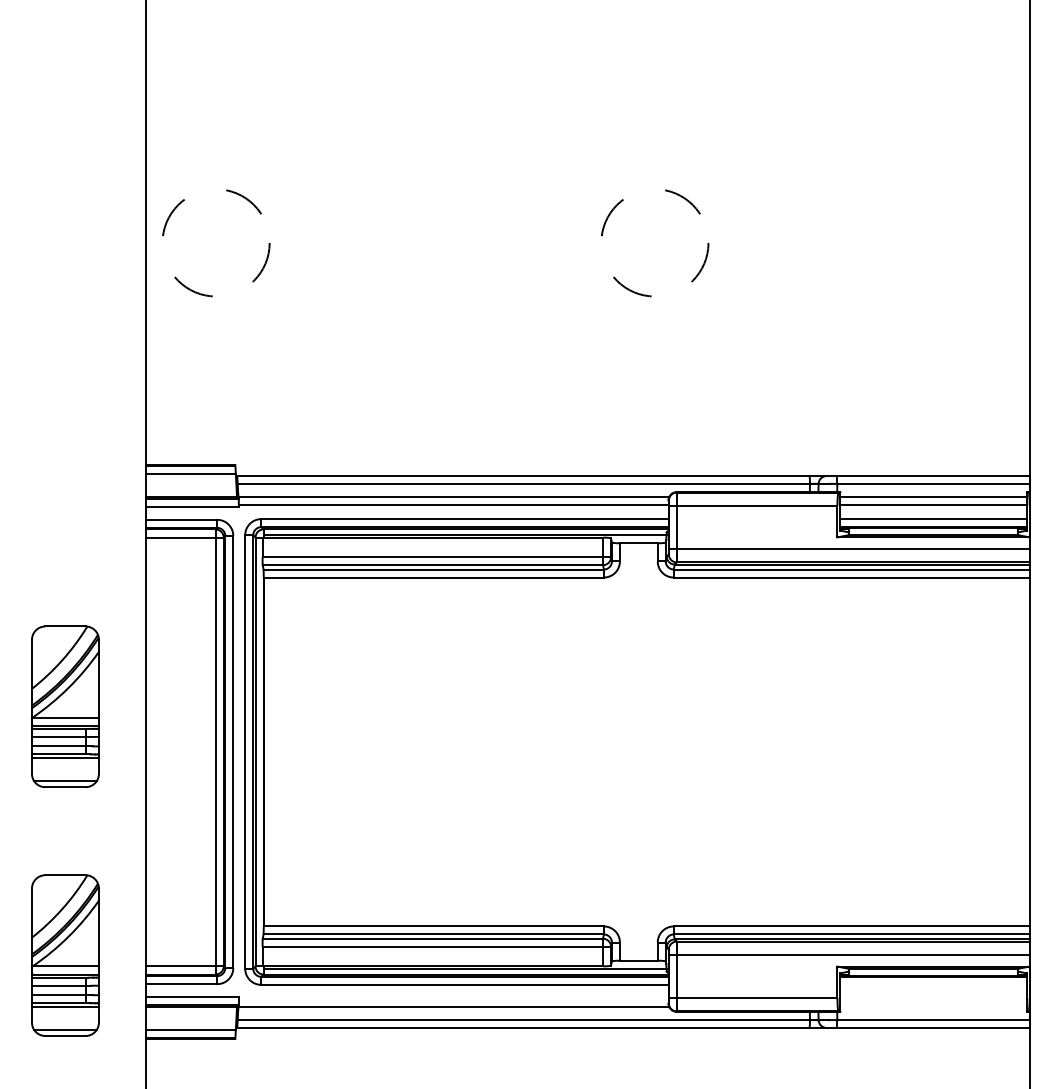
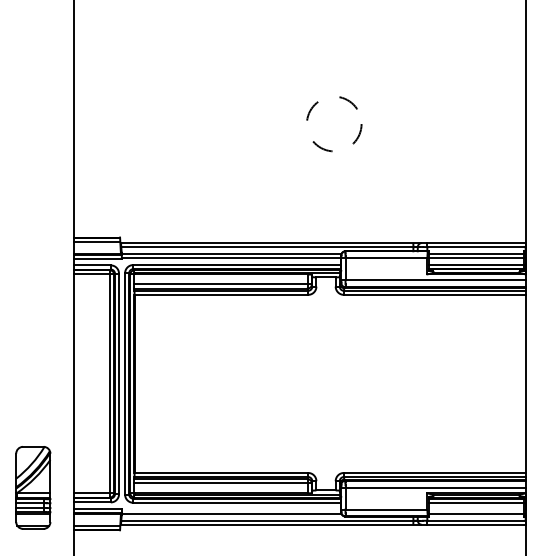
circle: (216, 243) -> (110, 124), removed
part: (65, 706) -> (33, 360), removed
line: (933, 984) -> (476, 502), added
line: (933, 1005) -> (476, 513), added

